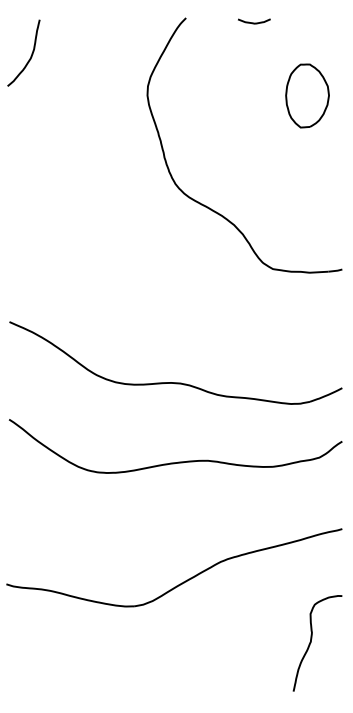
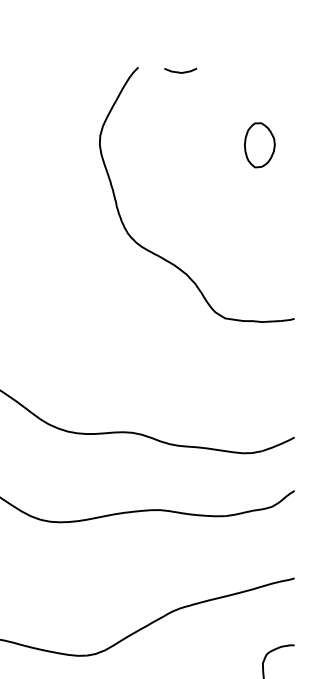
curve: (254, 22) -> (180, 71), moved
part: (307, 95) -> (259, 144), size x0.7

